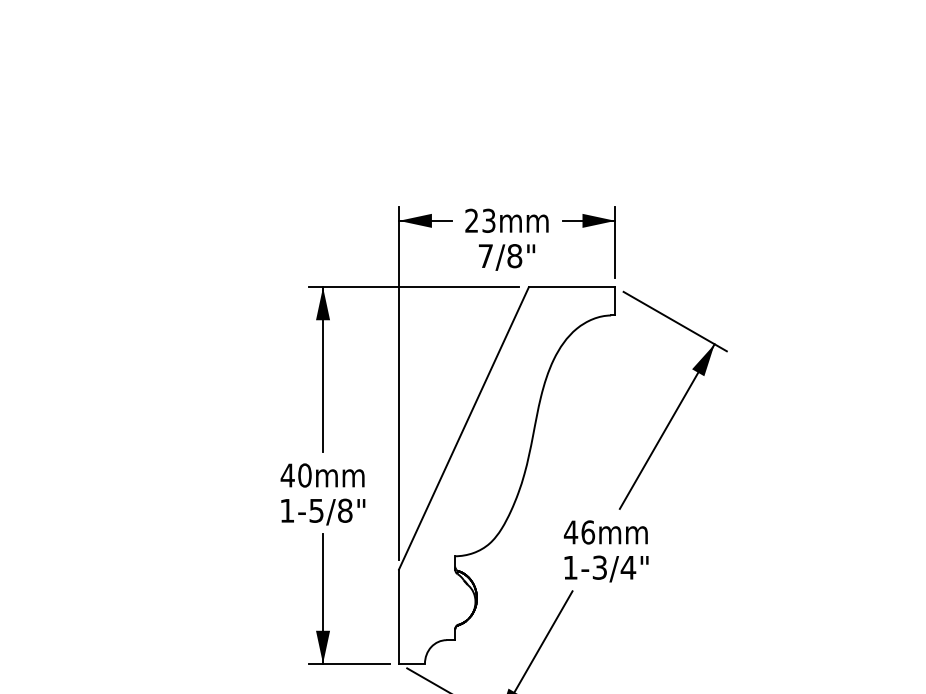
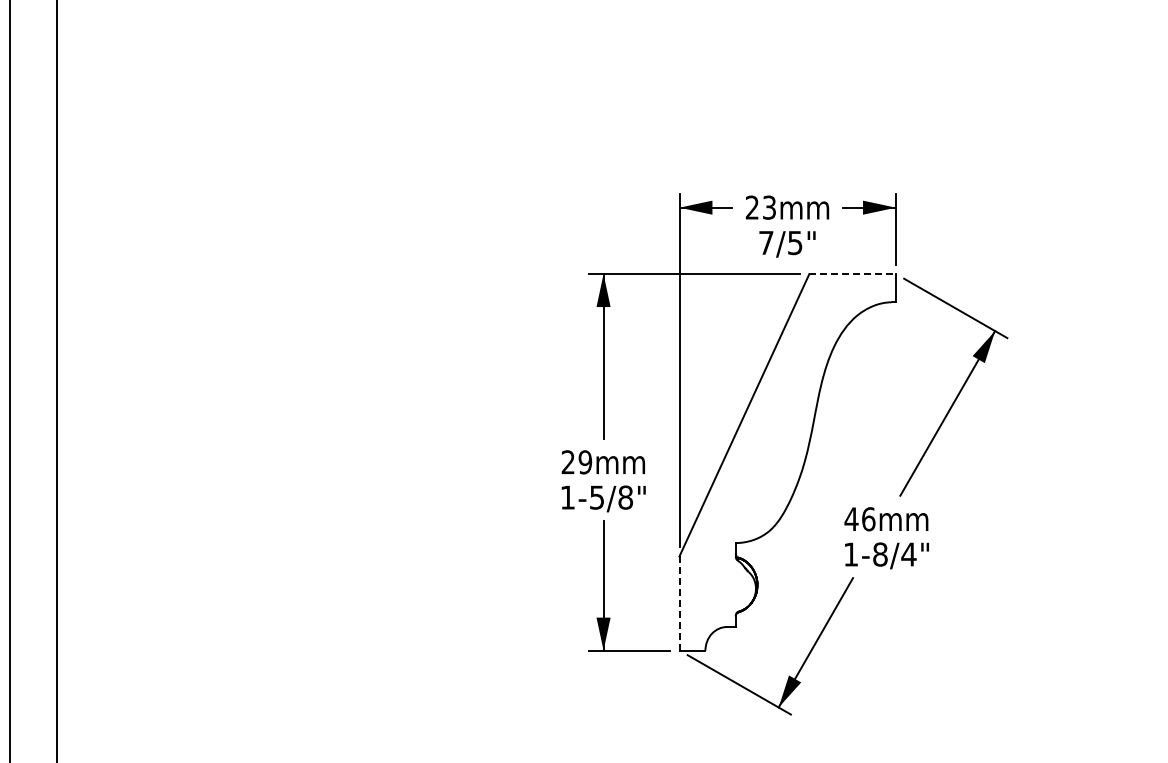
text: (515, 255) -> (795, 242), 7/8" -> 7/5"
line: (573, 287) -> (853, 274), solid -> dashed
text: (296, 475) -> (576, 462), 40 -> 29
text: (600, 567) -> (880, 554), 1-3/4" -> 1-8/4"
line: (399, 615) -> (679, 602), solid -> dashed

